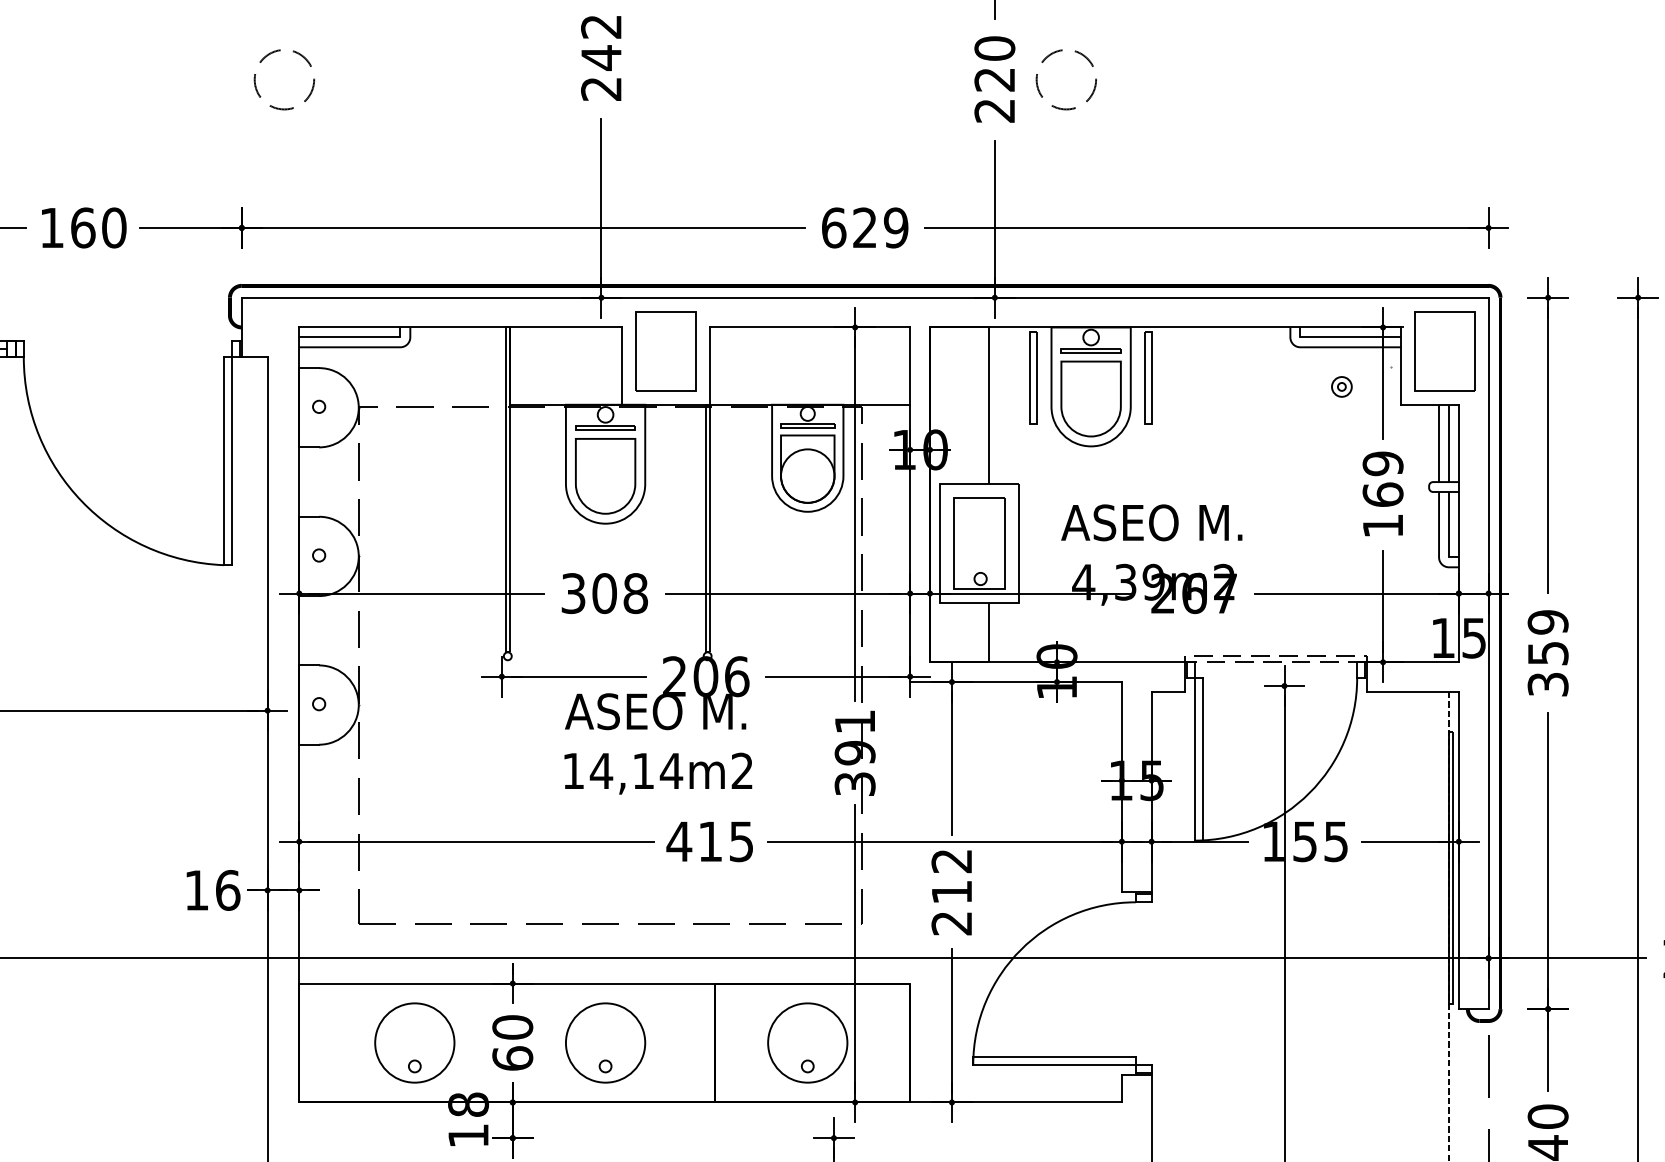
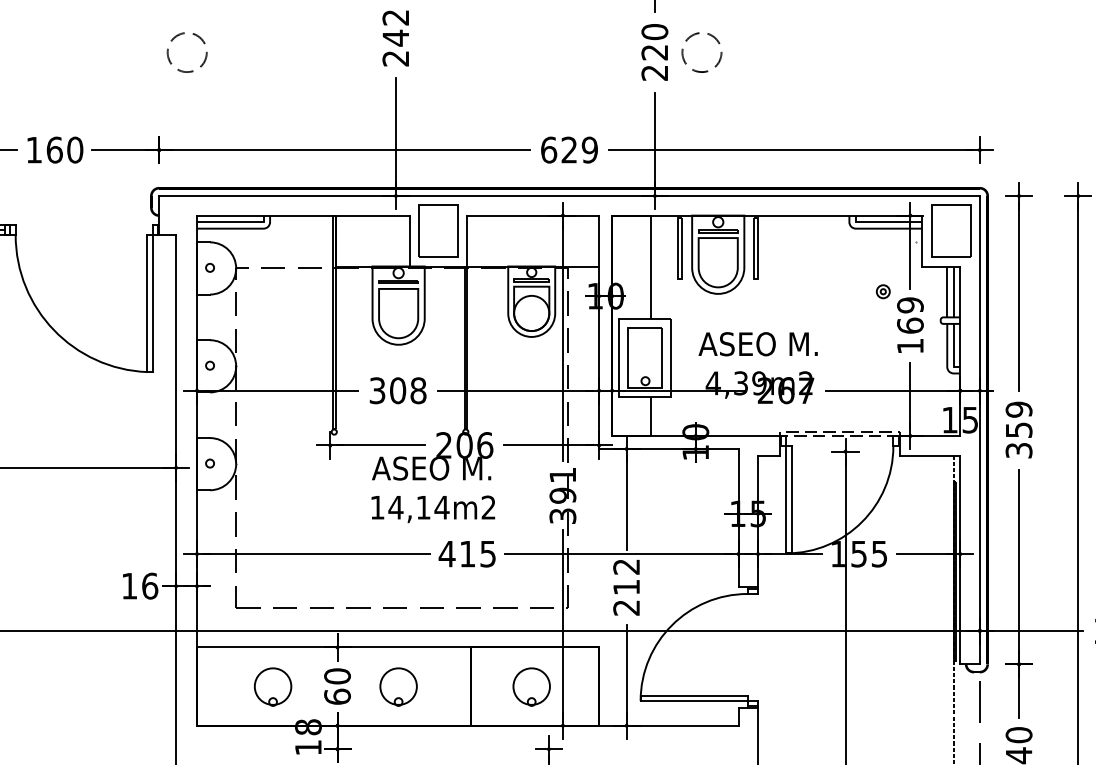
part: (1340, 386) -> (882, 291), moved
circle: (413, 1042) -> (272, 686), size x0.7
circle: (605, 1042) -> (398, 686), size x0.7
circle: (807, 1042) -> (531, 686), size x0.7

